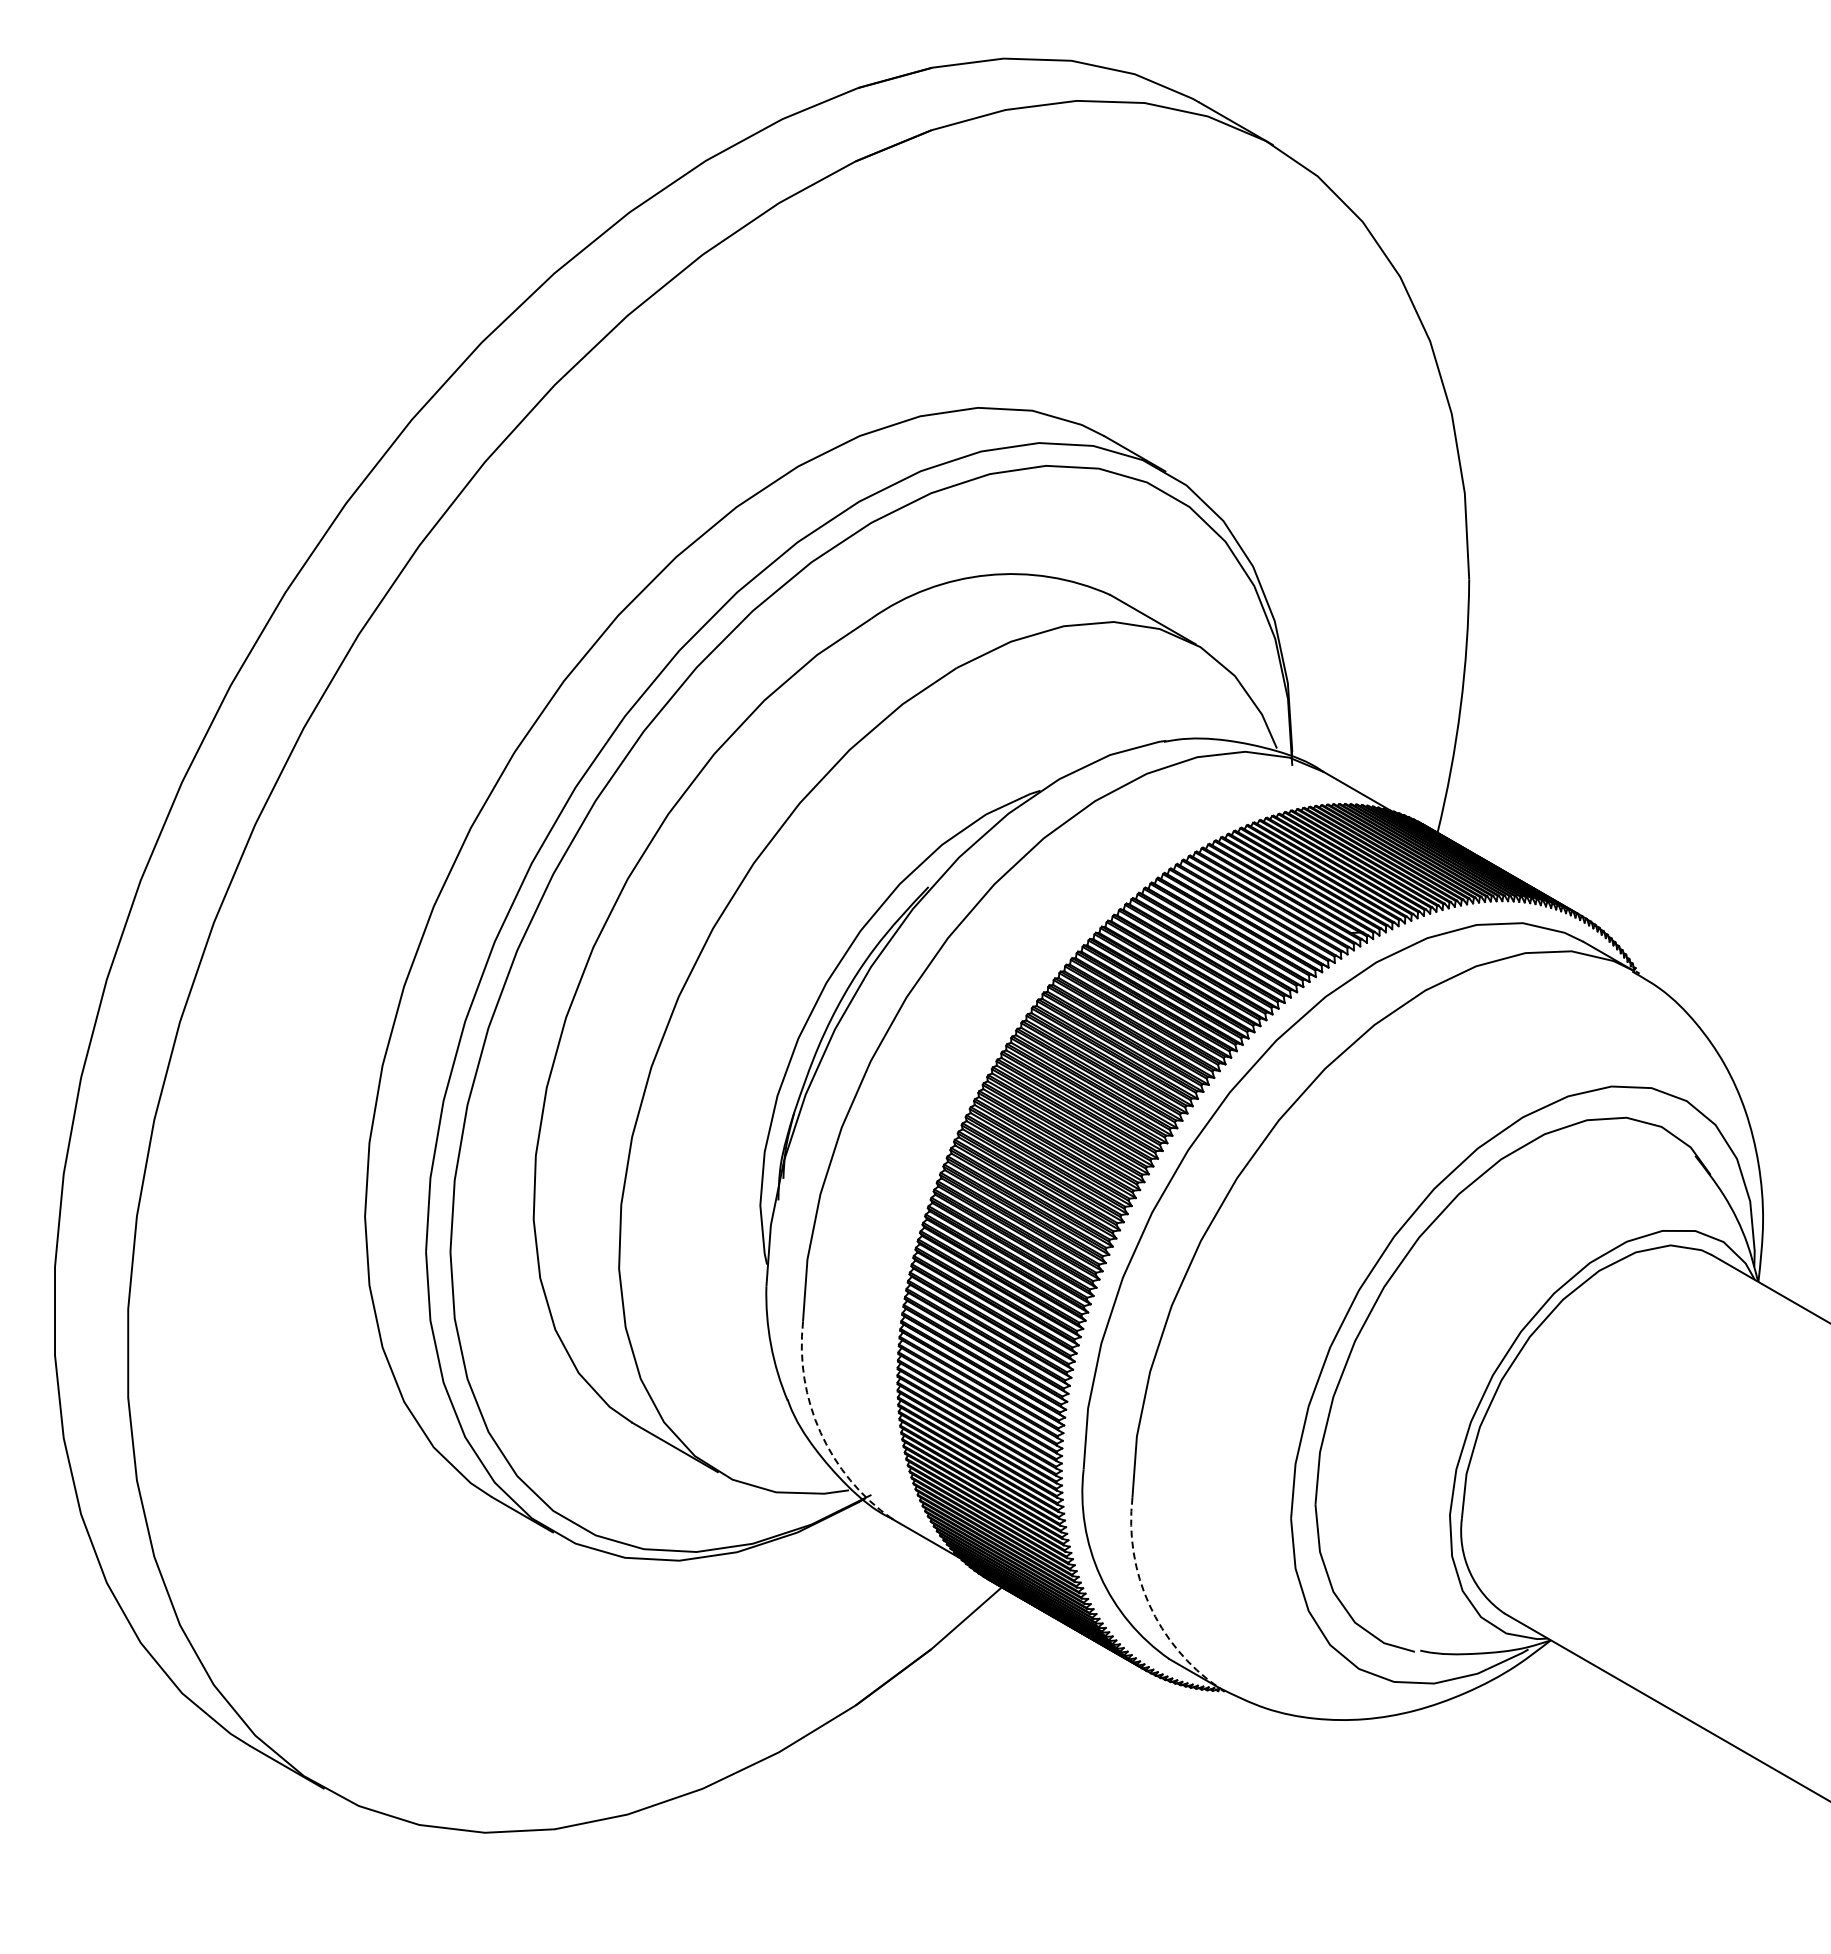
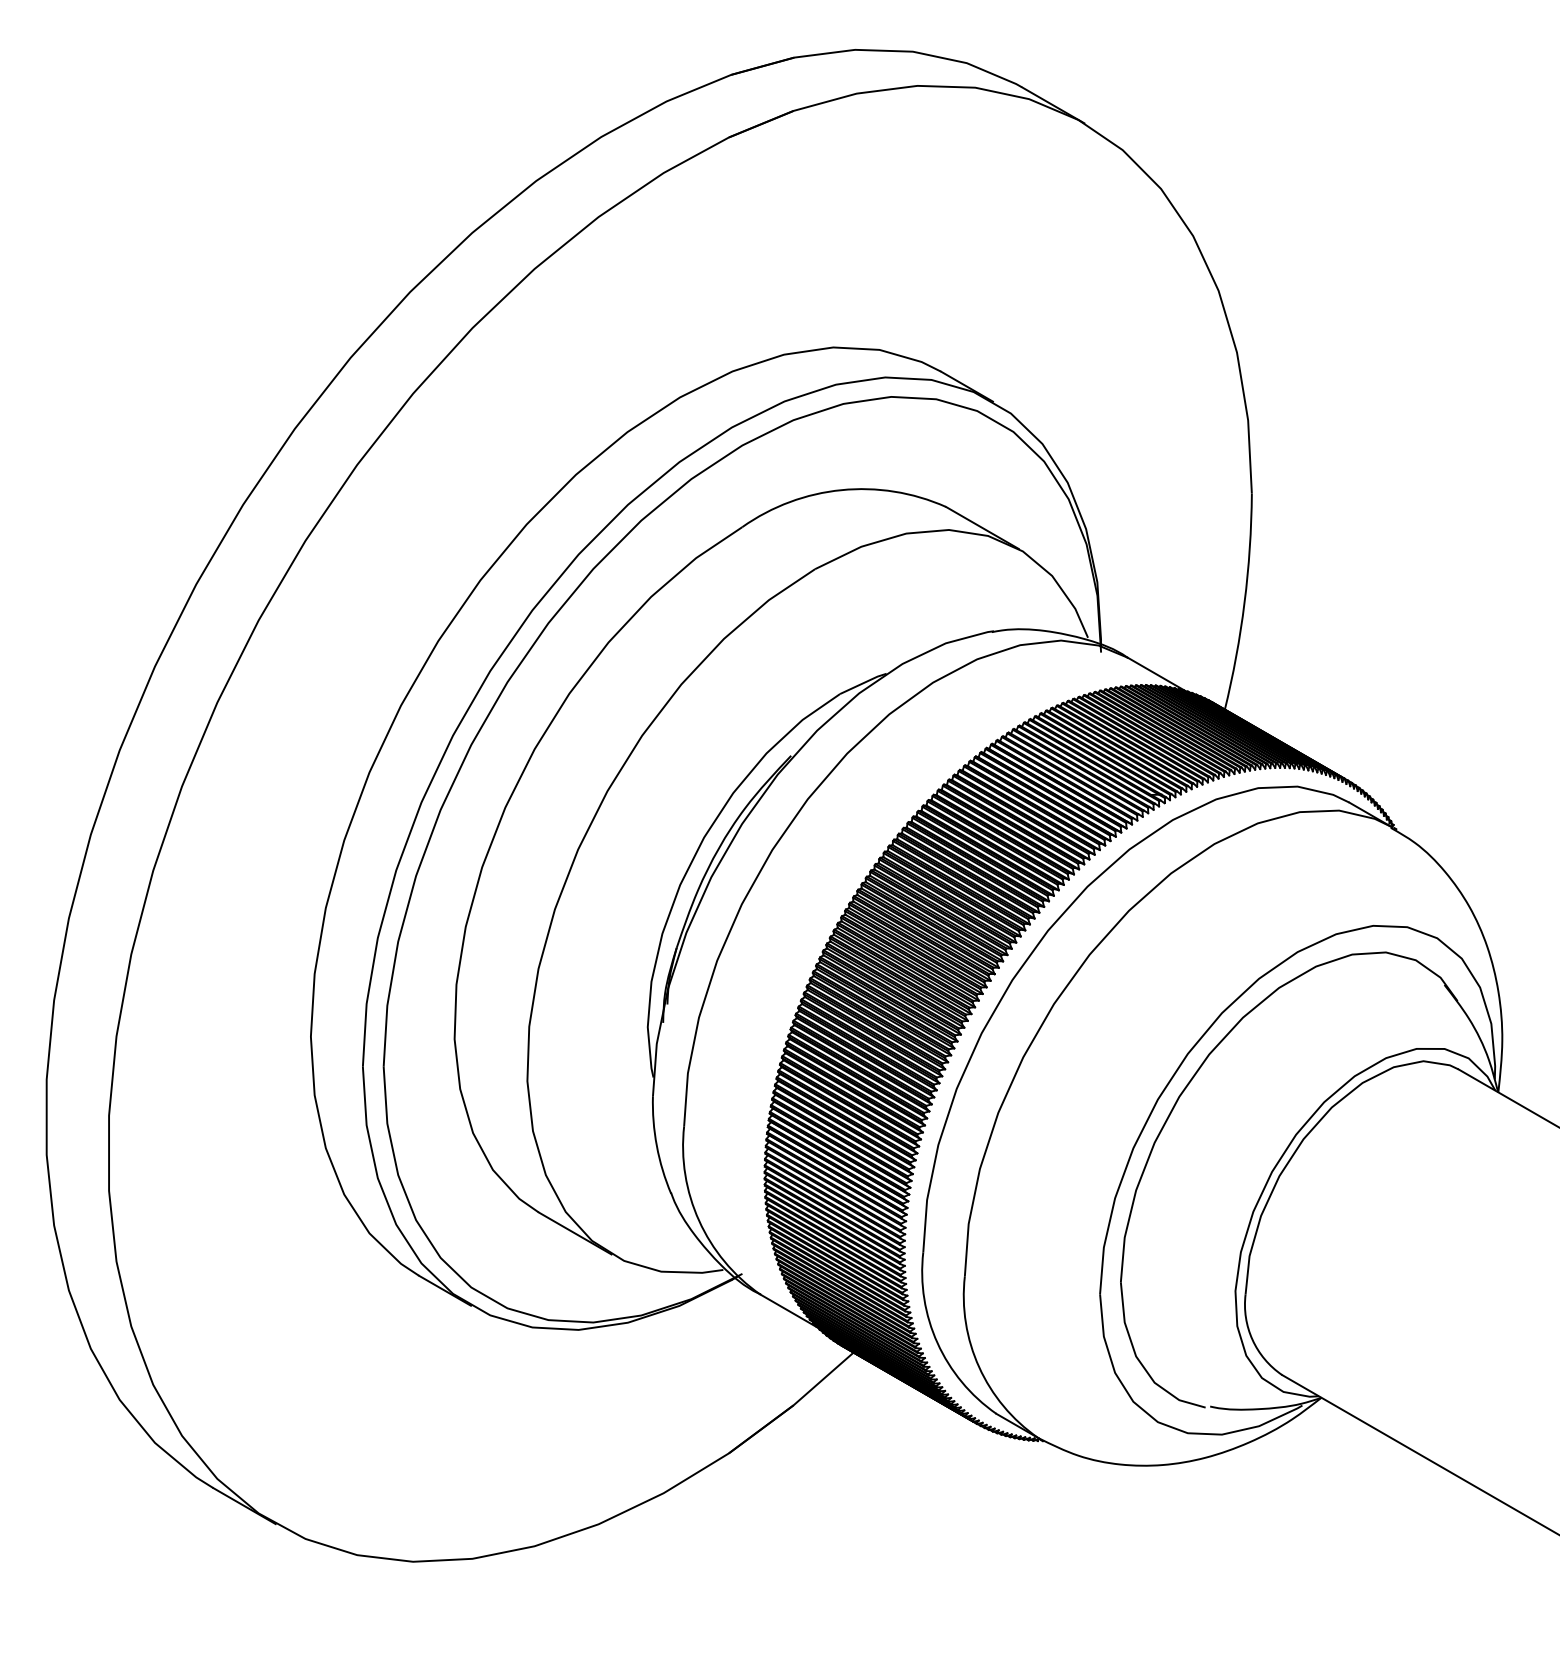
arc: (820, 1432) -> (699, 1220), dashed -> solid
arc: (1149, 1604) -> (979, 1367), dashed -> solid

